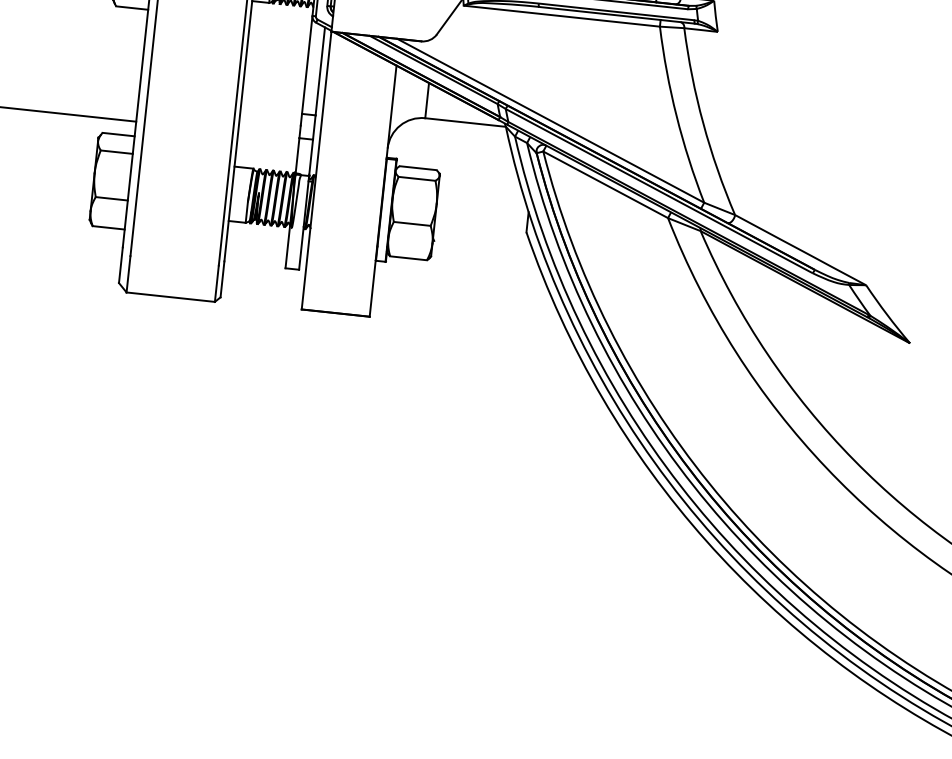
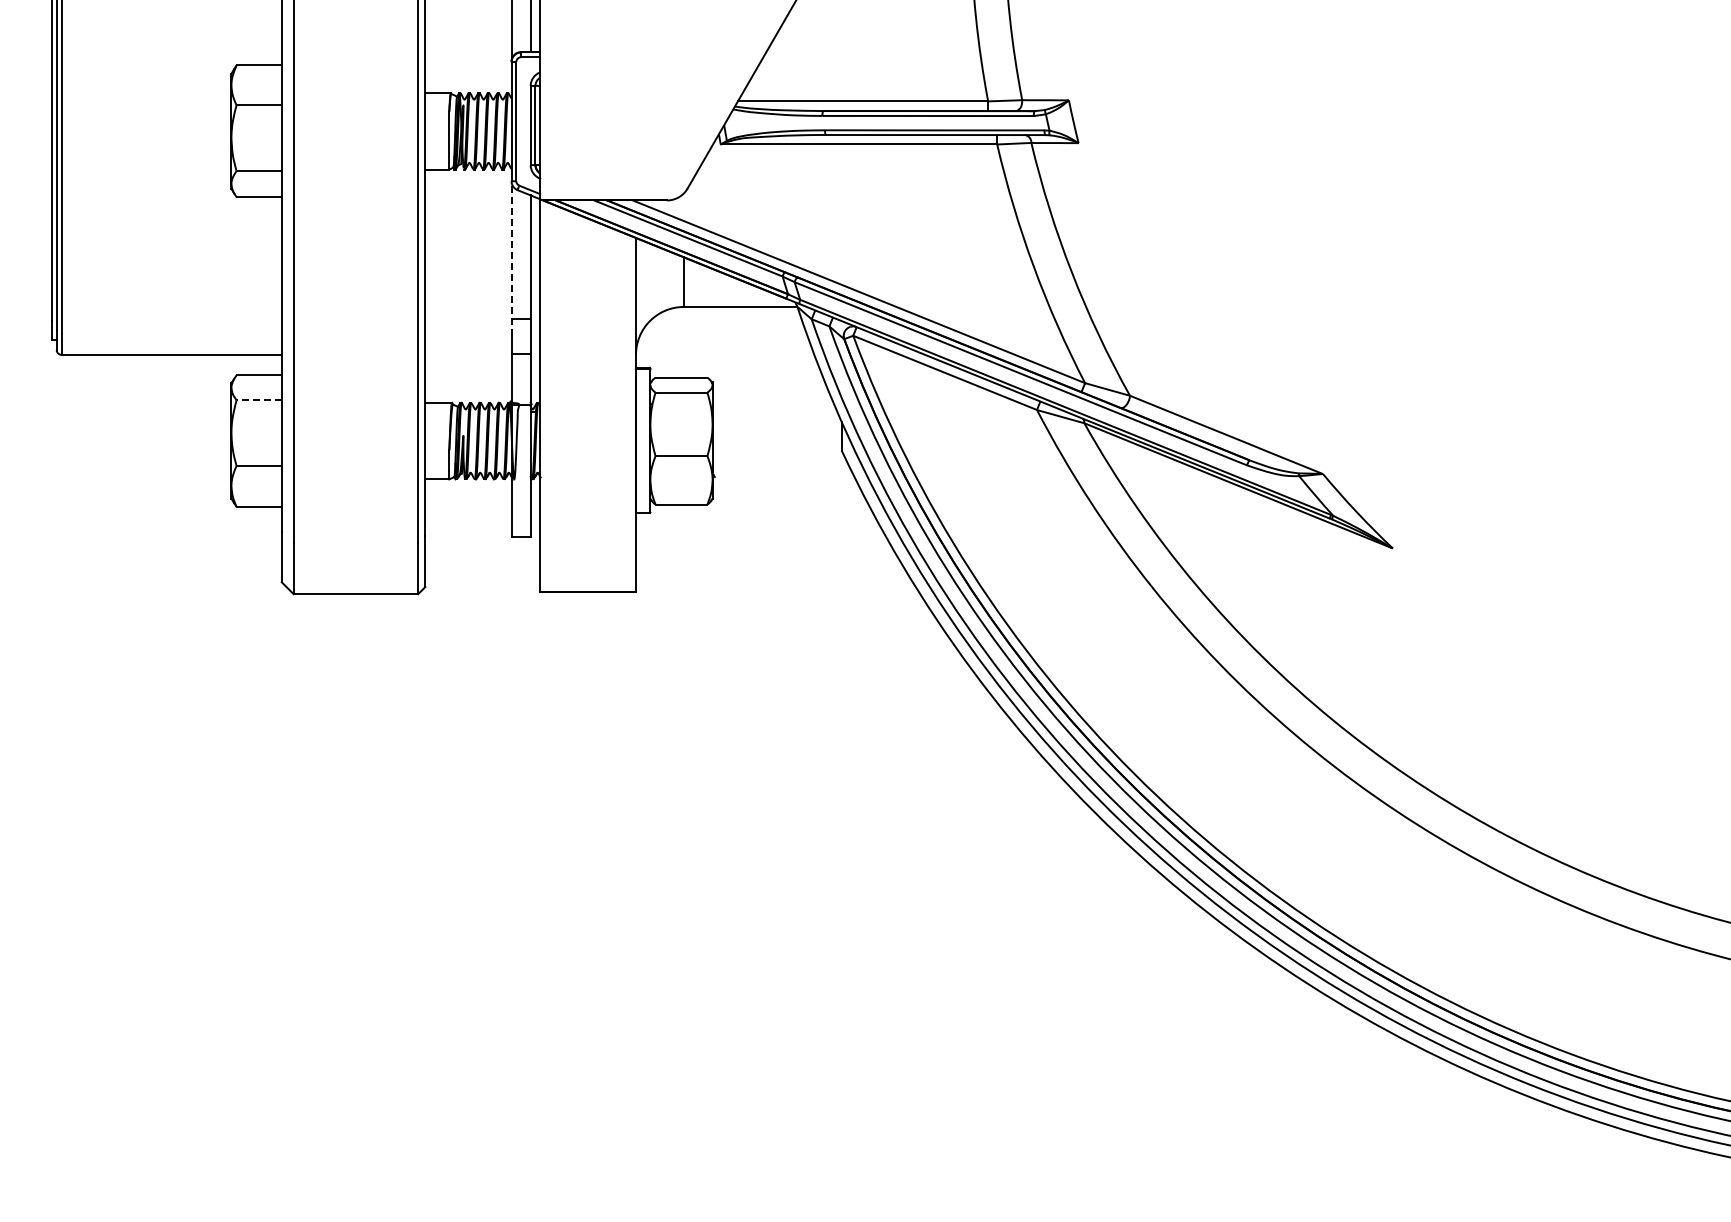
line: (306, 70) -> (511, 257), solid -> dashed
line: (117, 152) -> (259, 400), solid -> dashed

